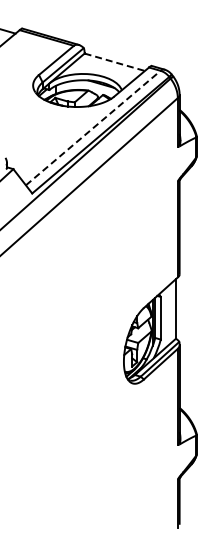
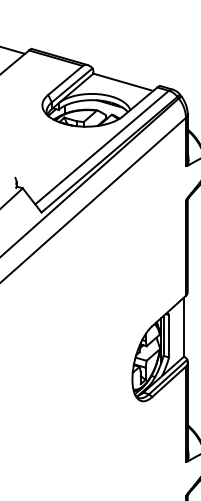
line: (115, 62) -> (124, 82), dashed -> solid
line: (93, 127) -> (102, 147), dashed -> solid

